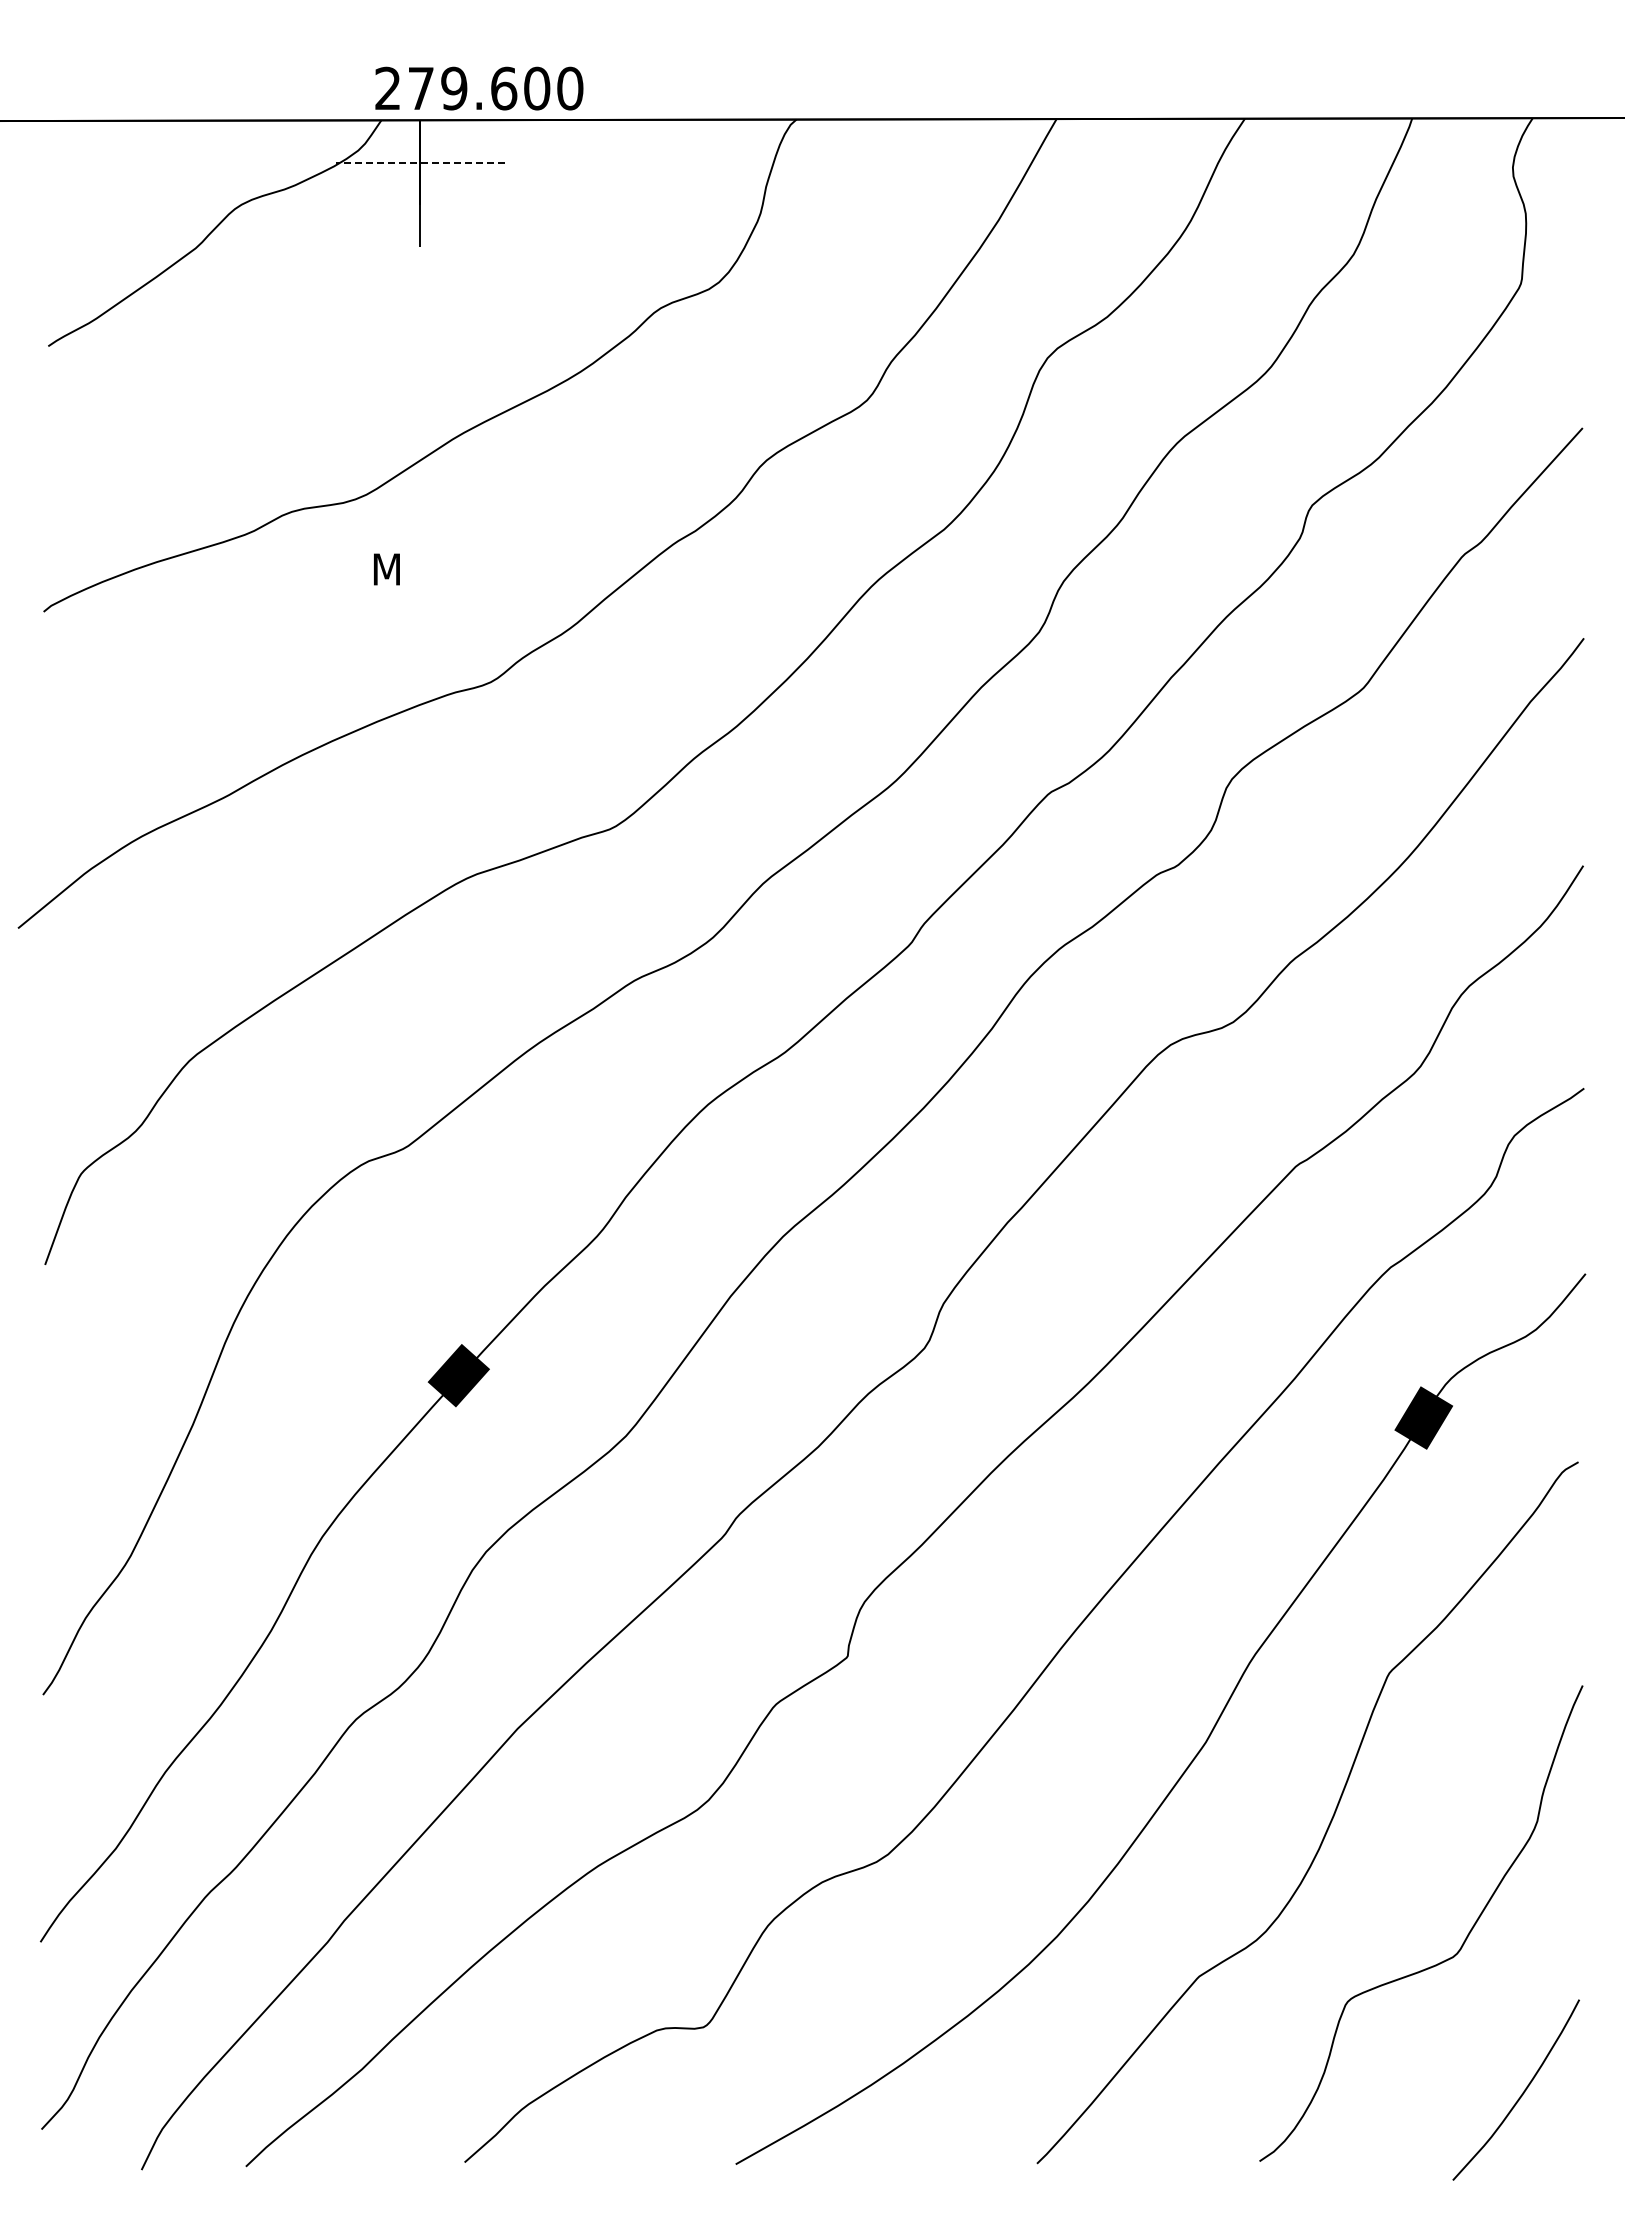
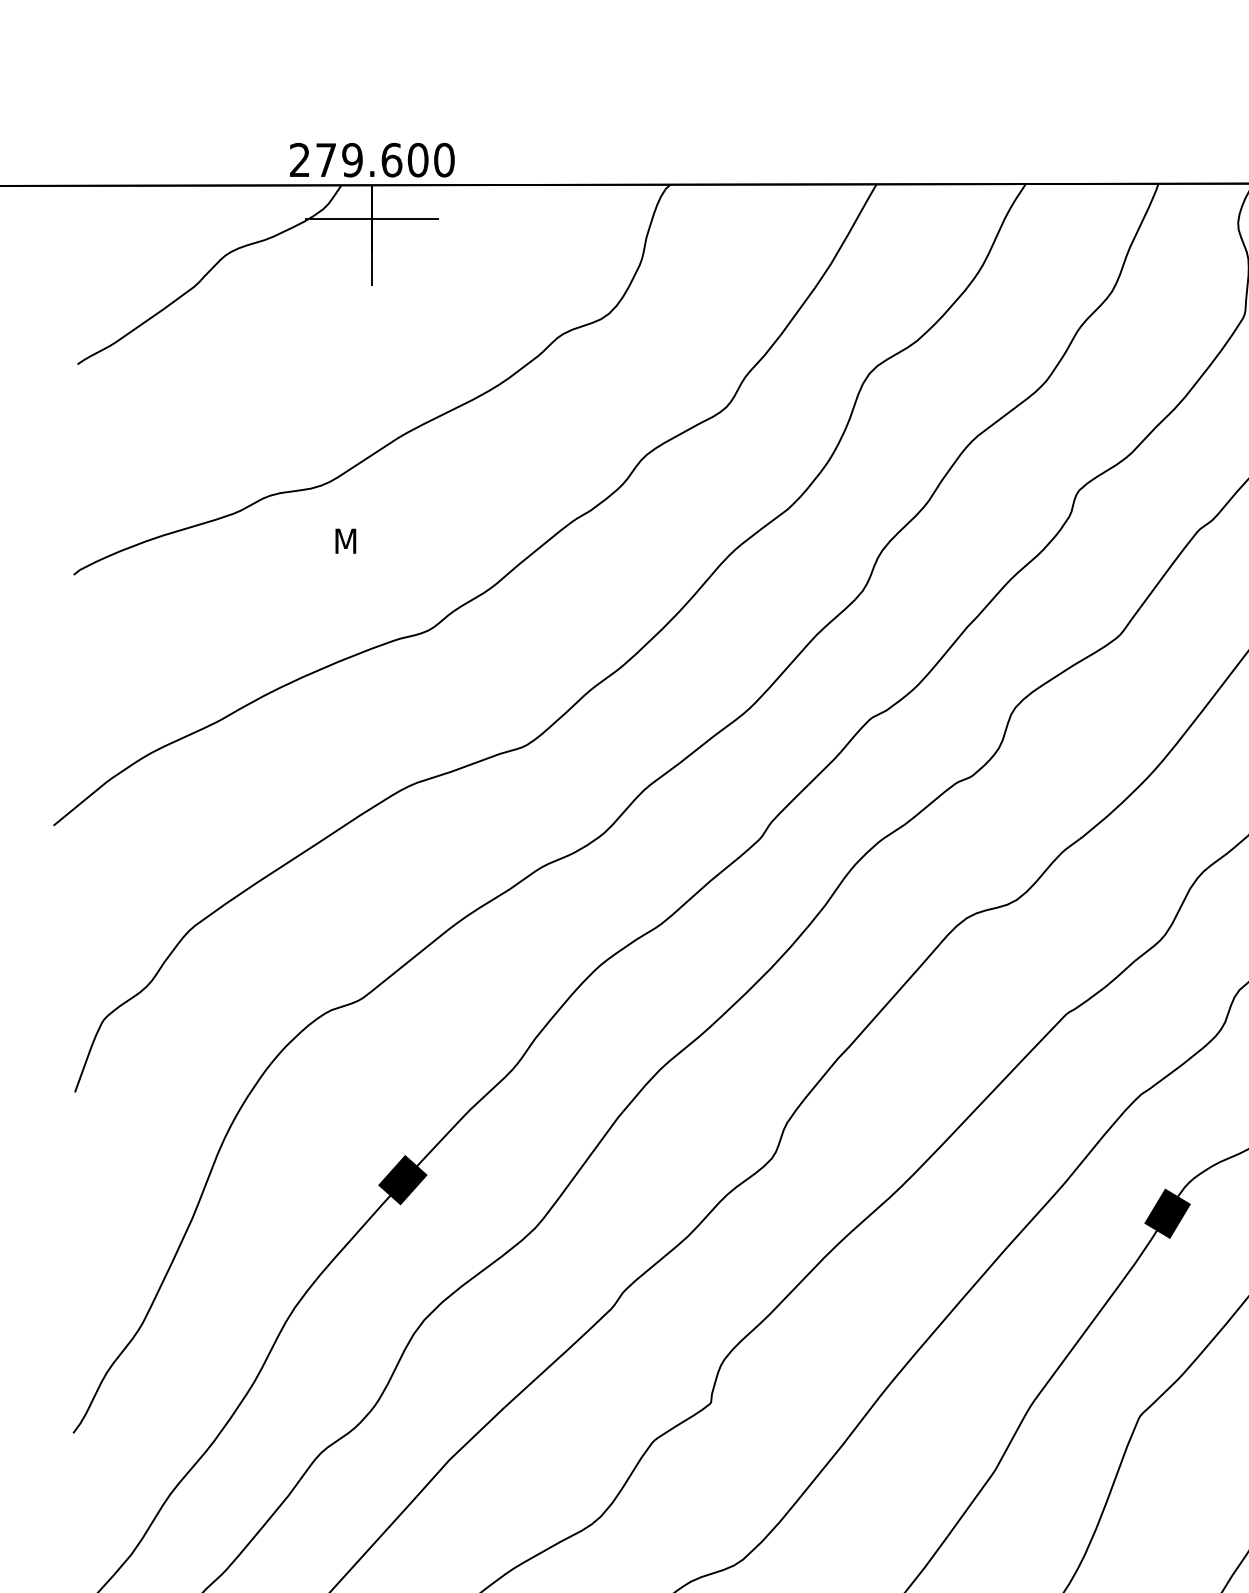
text: (479, 88) -> (372, 160), moved
line: (419, 162) -> (371, 218), dashed -> solid

